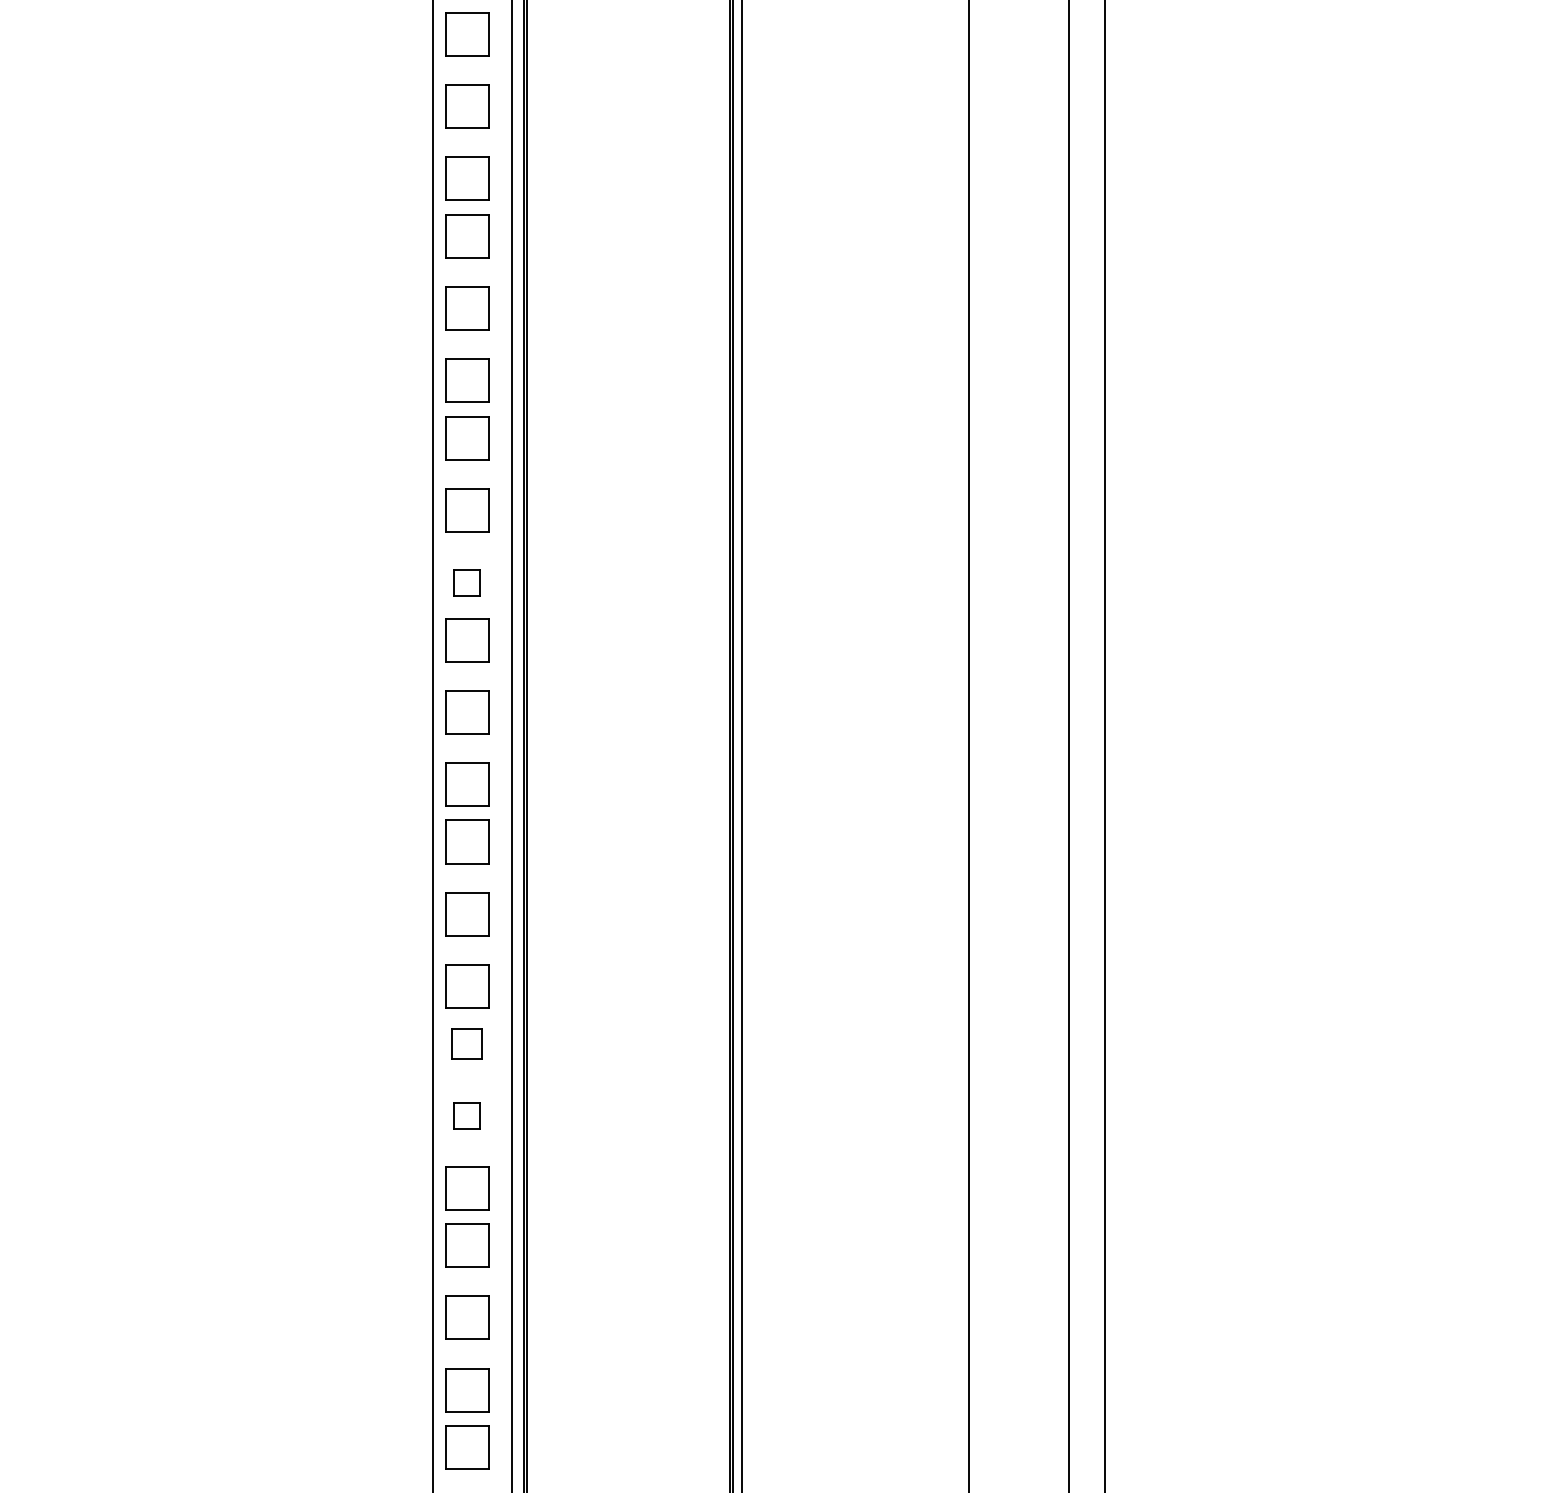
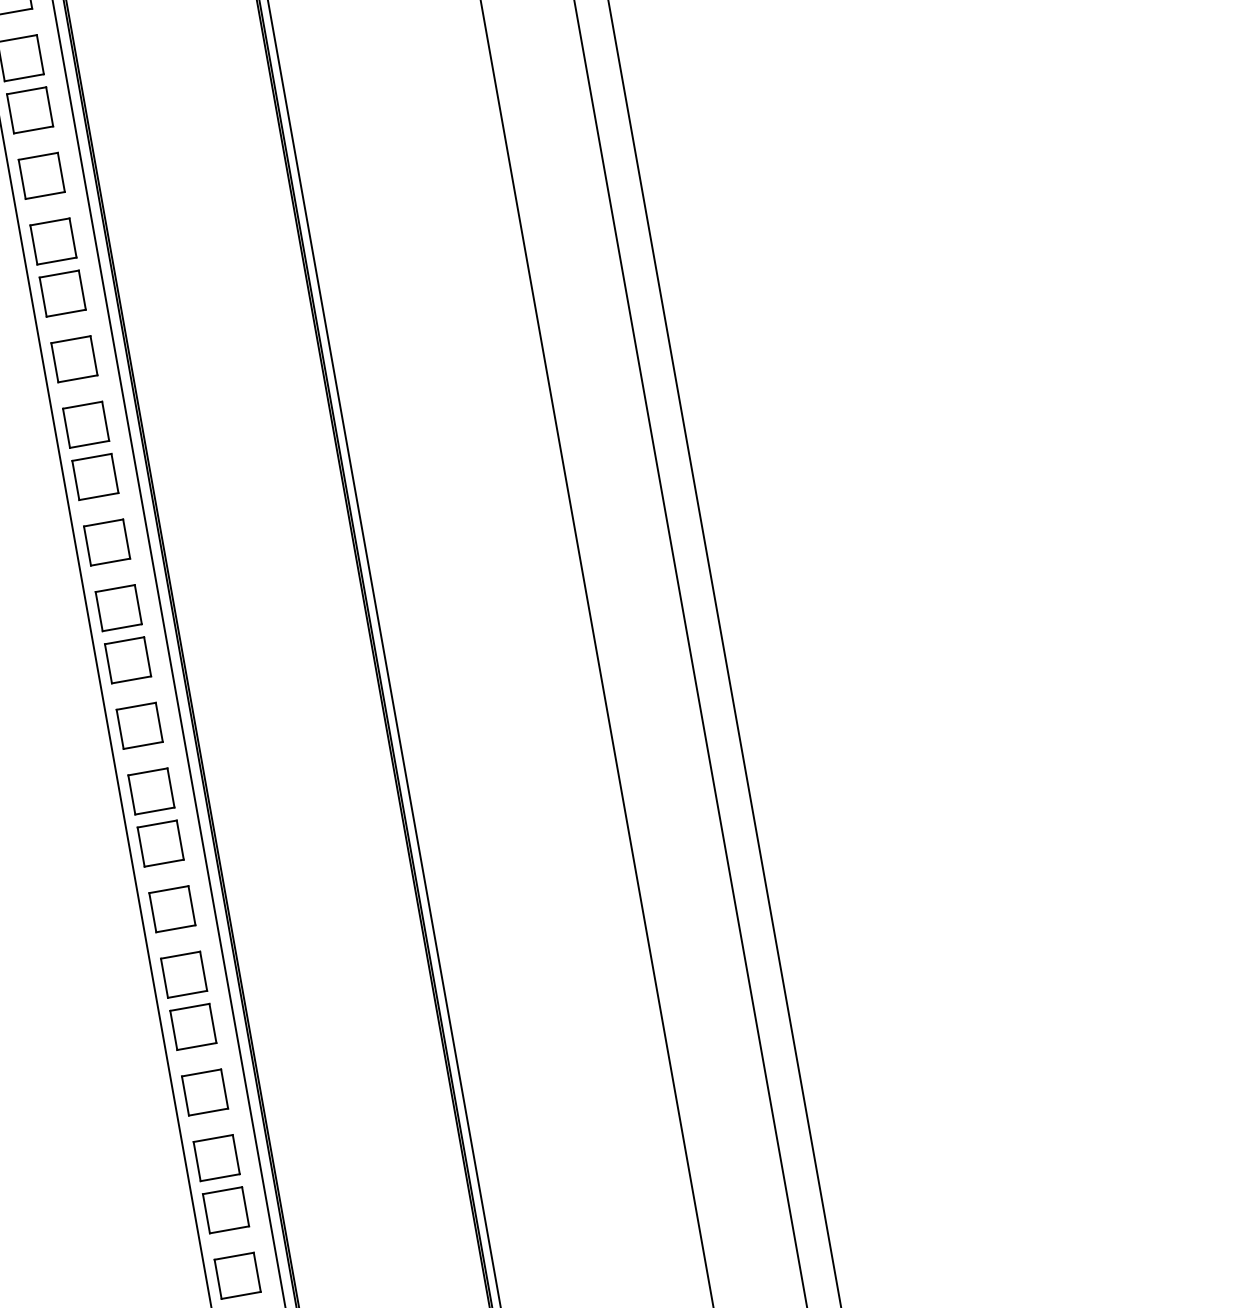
part: (467, 582) -> (118, 607), size x1.67
part: (467, 1043) -> (193, 1026), size x1.43
part: (467, 1115) -> (205, 1092), size x1.67

